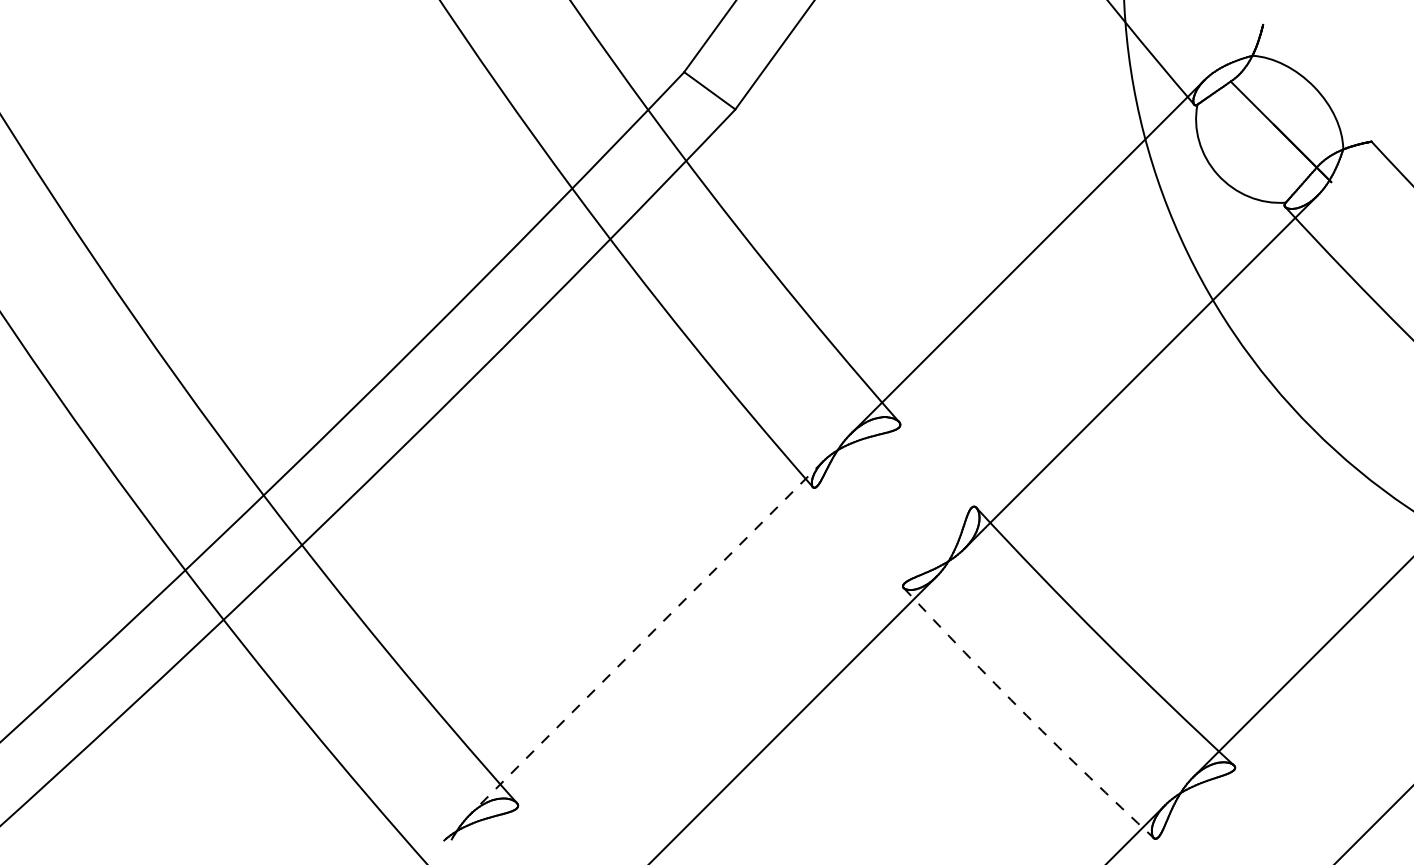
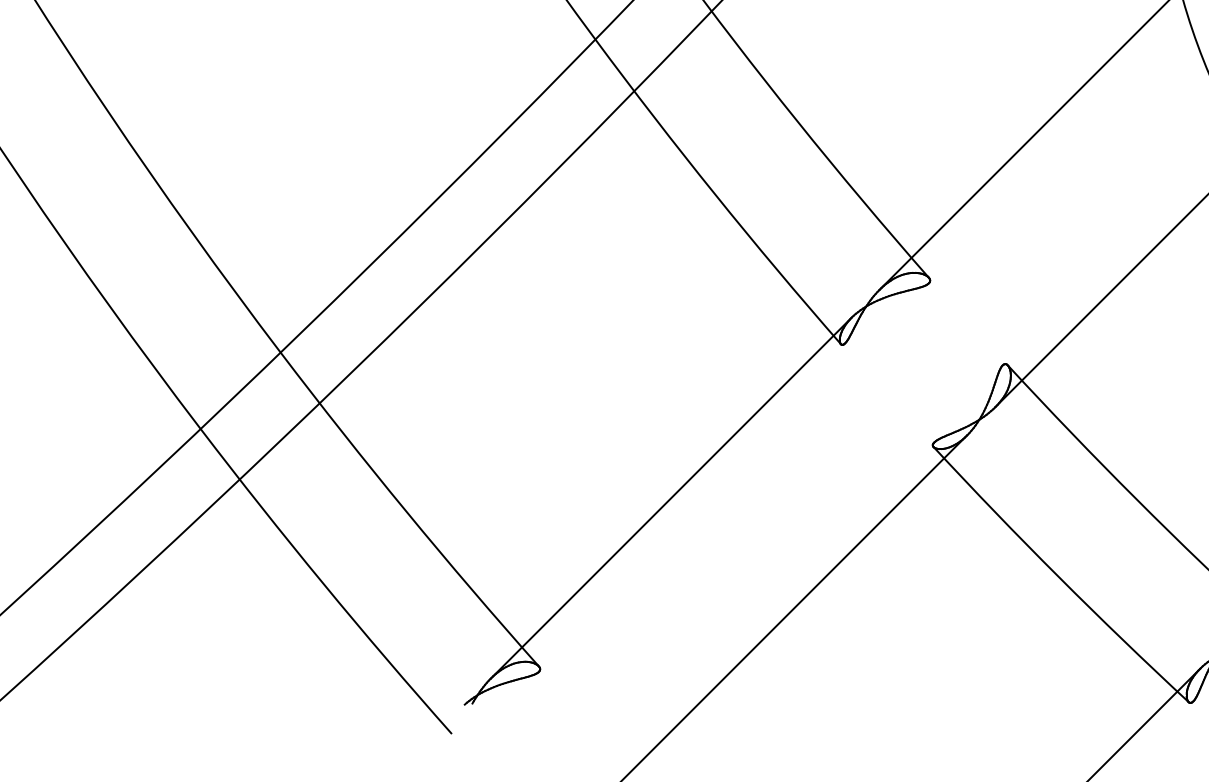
line: (646, 638) -> (671, 498), dashed -> solid
arc: (1026, 715) -> (1058, 577), dashed -> solid

